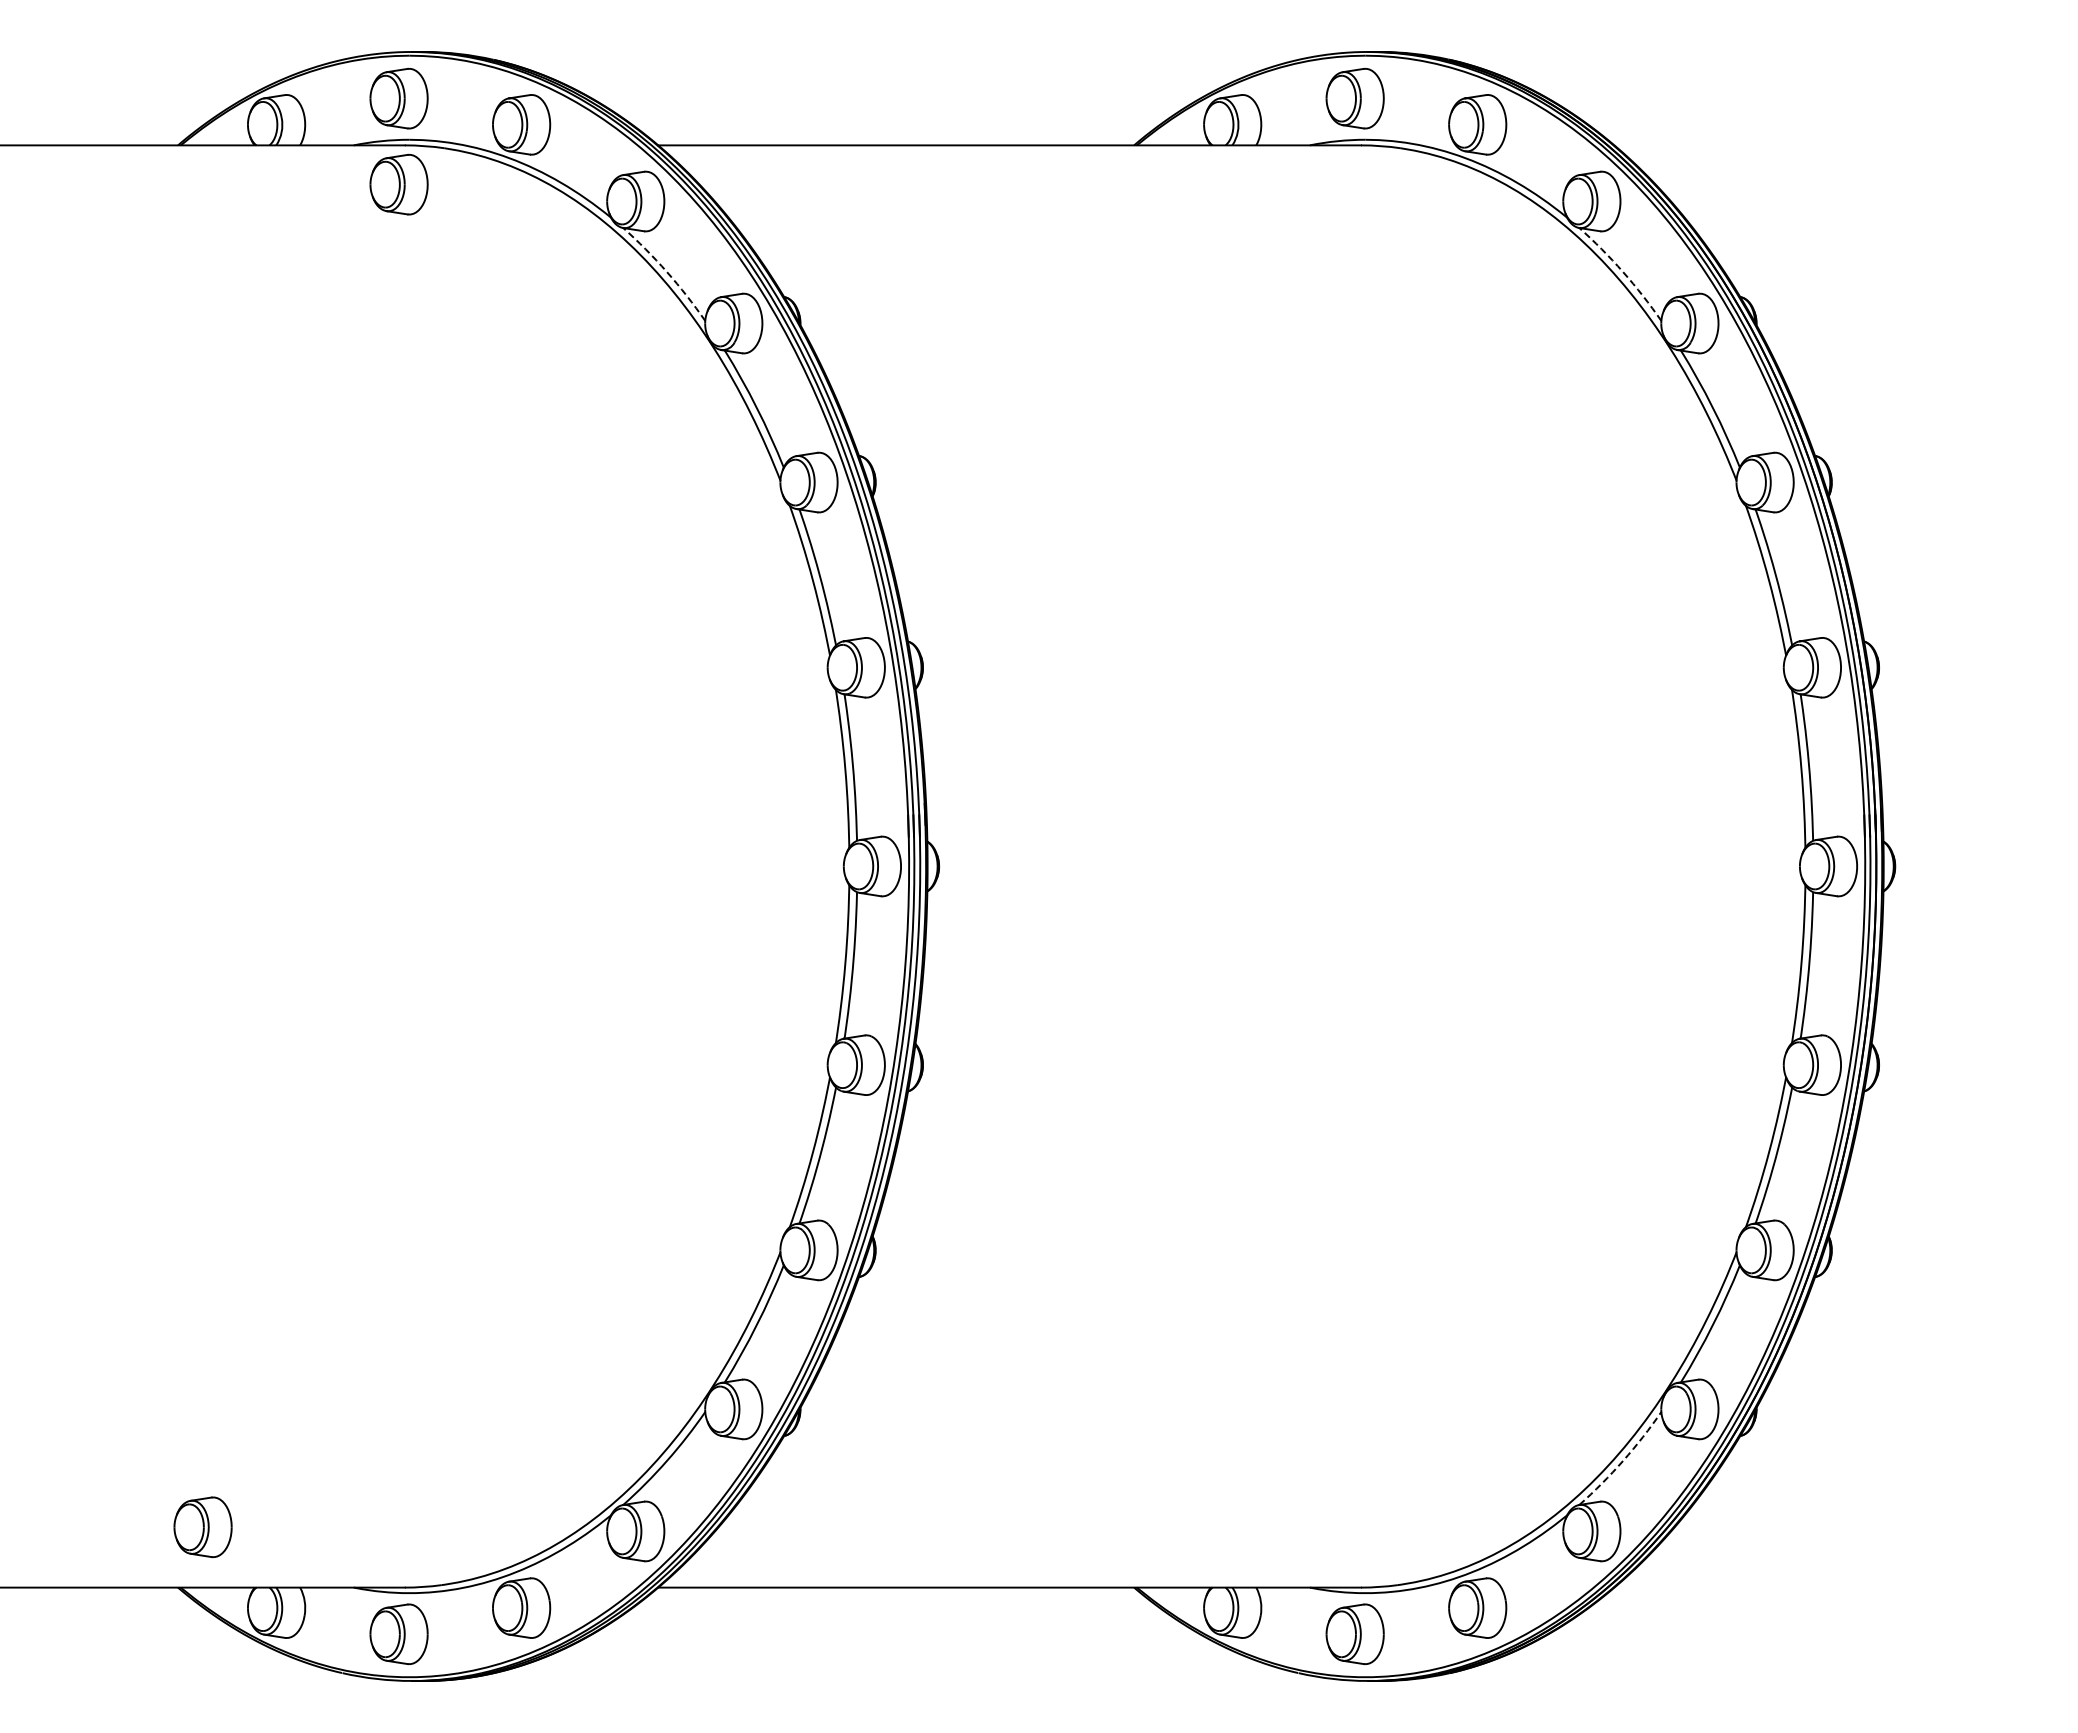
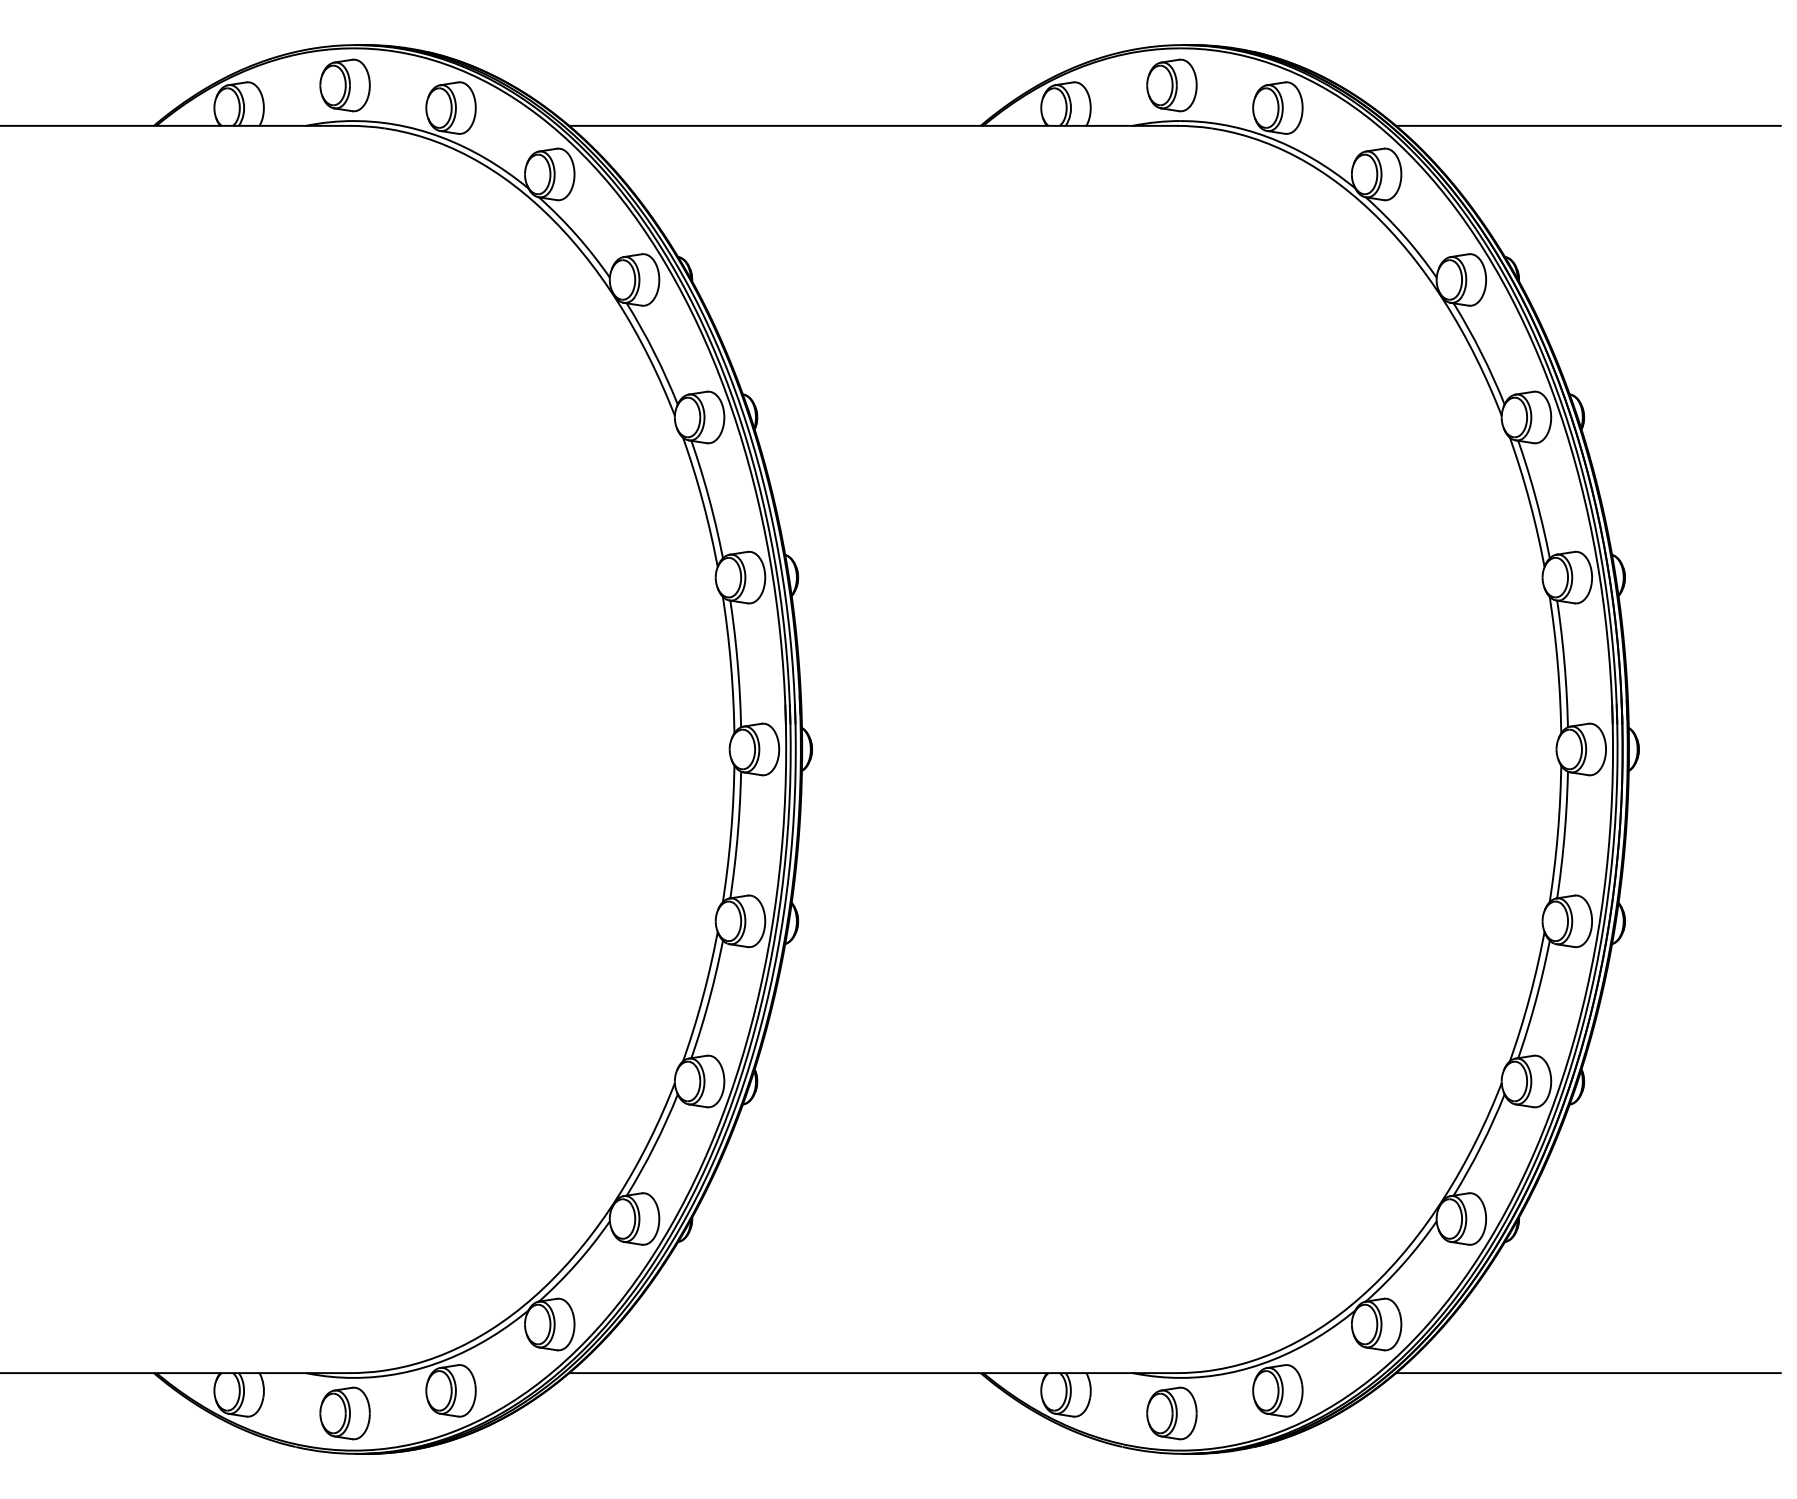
line: (1836, 145) -> (1588, 125), added
part: (398, 184) -> (344, 159), removed
arc: (666, 271) -> (576, 234), dashed -> solid
arc: (1622, 271) -> (1403, 234), dashed -> solid
arc: (1623, 1460) -> (1403, 1263), dashed -> solid
part: (202, 1527) -> (175, 1321), removed
line: (1836, 1587) -> (1588, 1373), added

